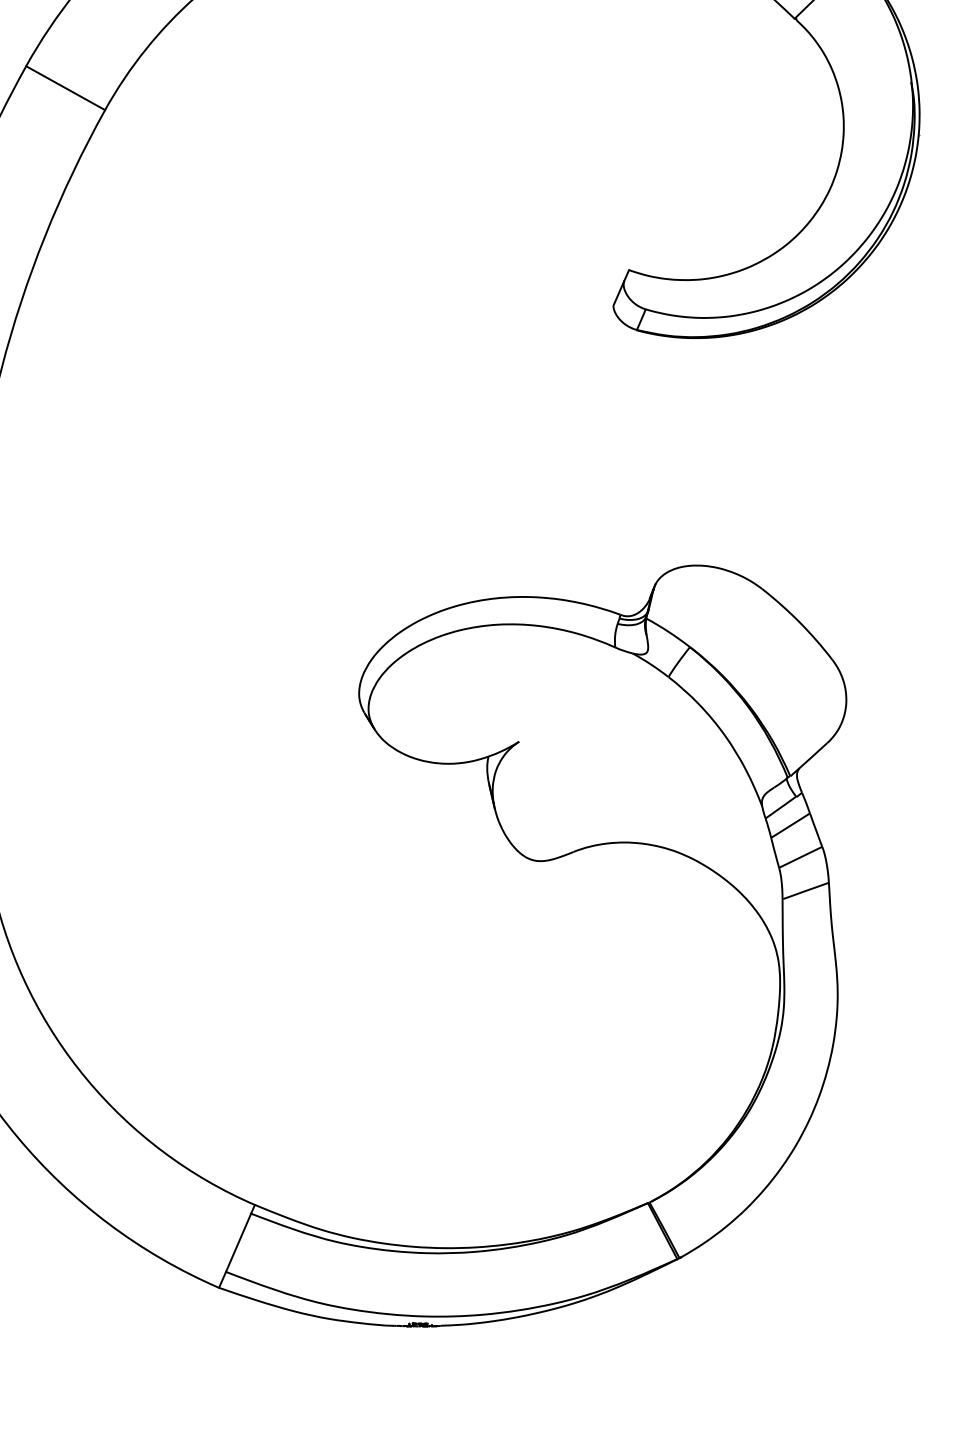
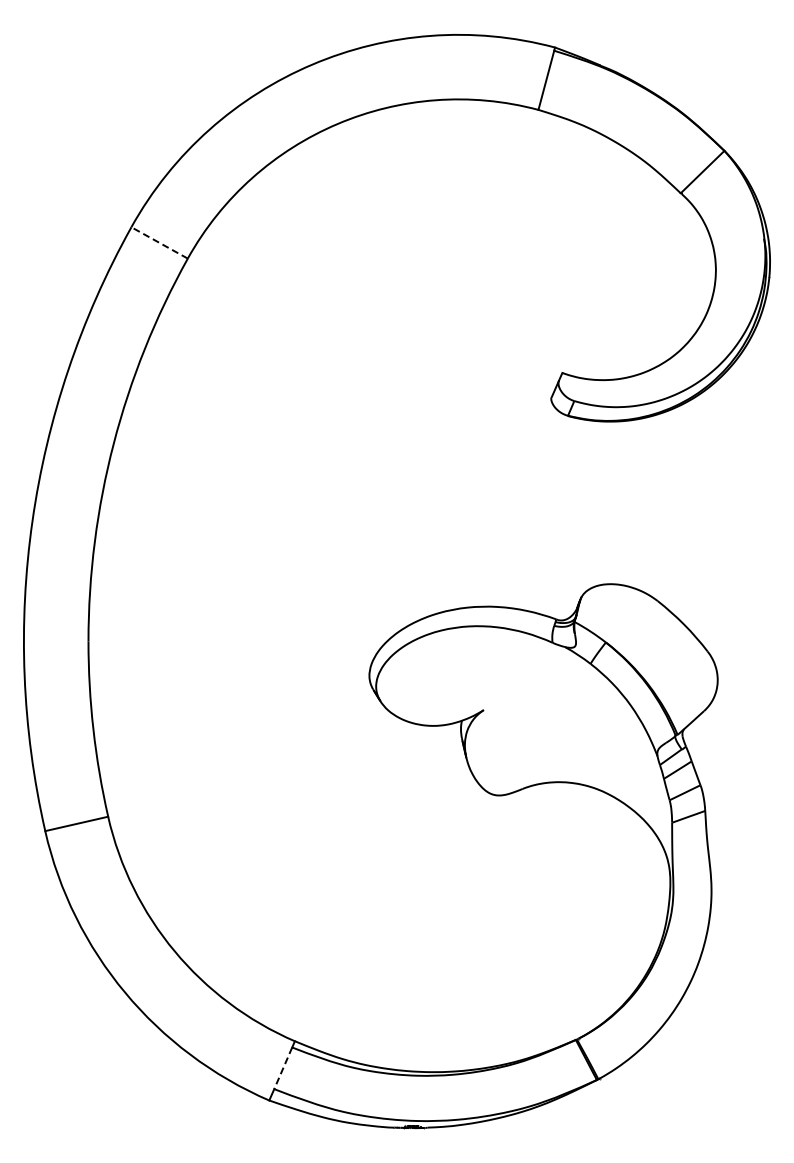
line: (65, 87) -> (159, 242), solid -> dashed
line: (238, 1243) -> (283, 1068), solid -> dashed

